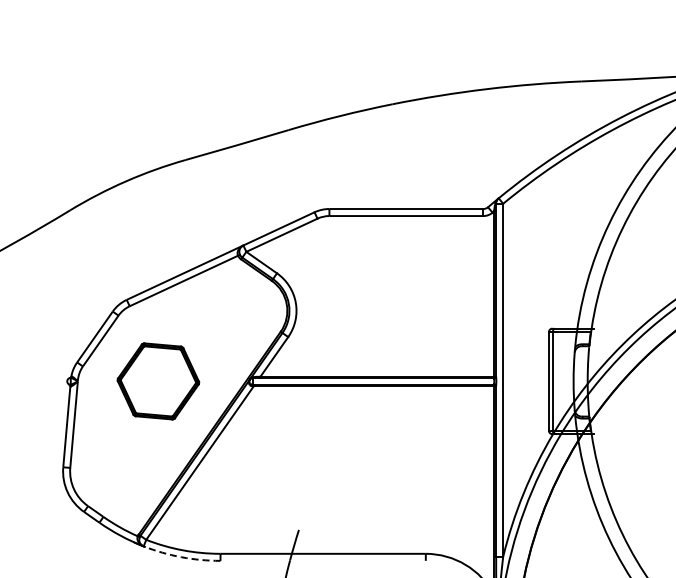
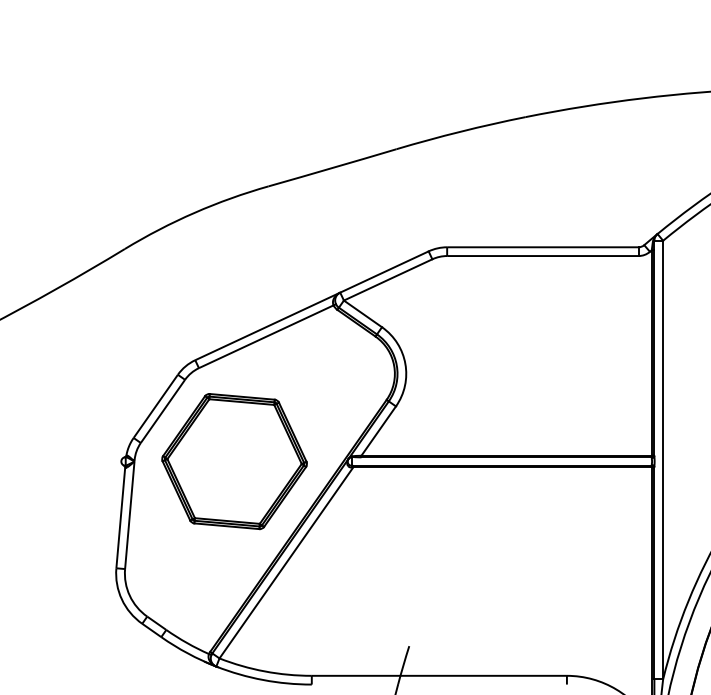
part: (158, 381) -> (234, 461), size x1.43
arc: (181, 557) -> (263, 680), dashed -> solid

